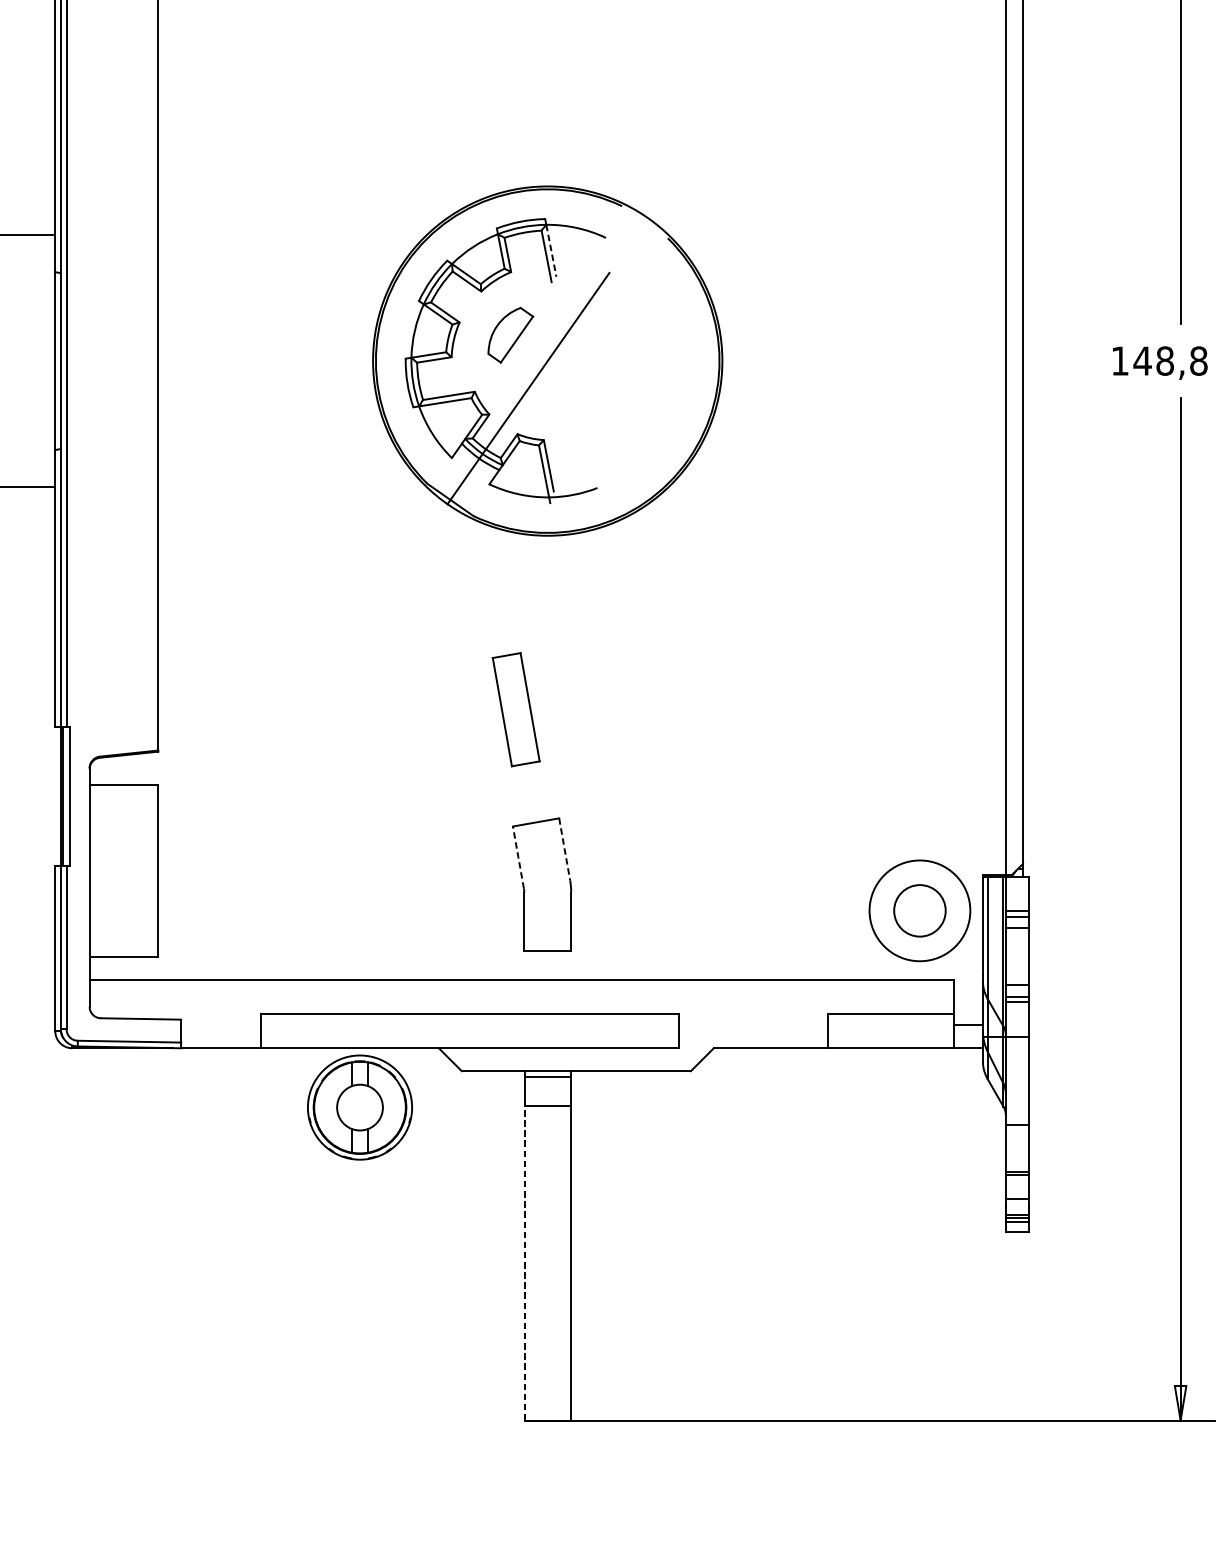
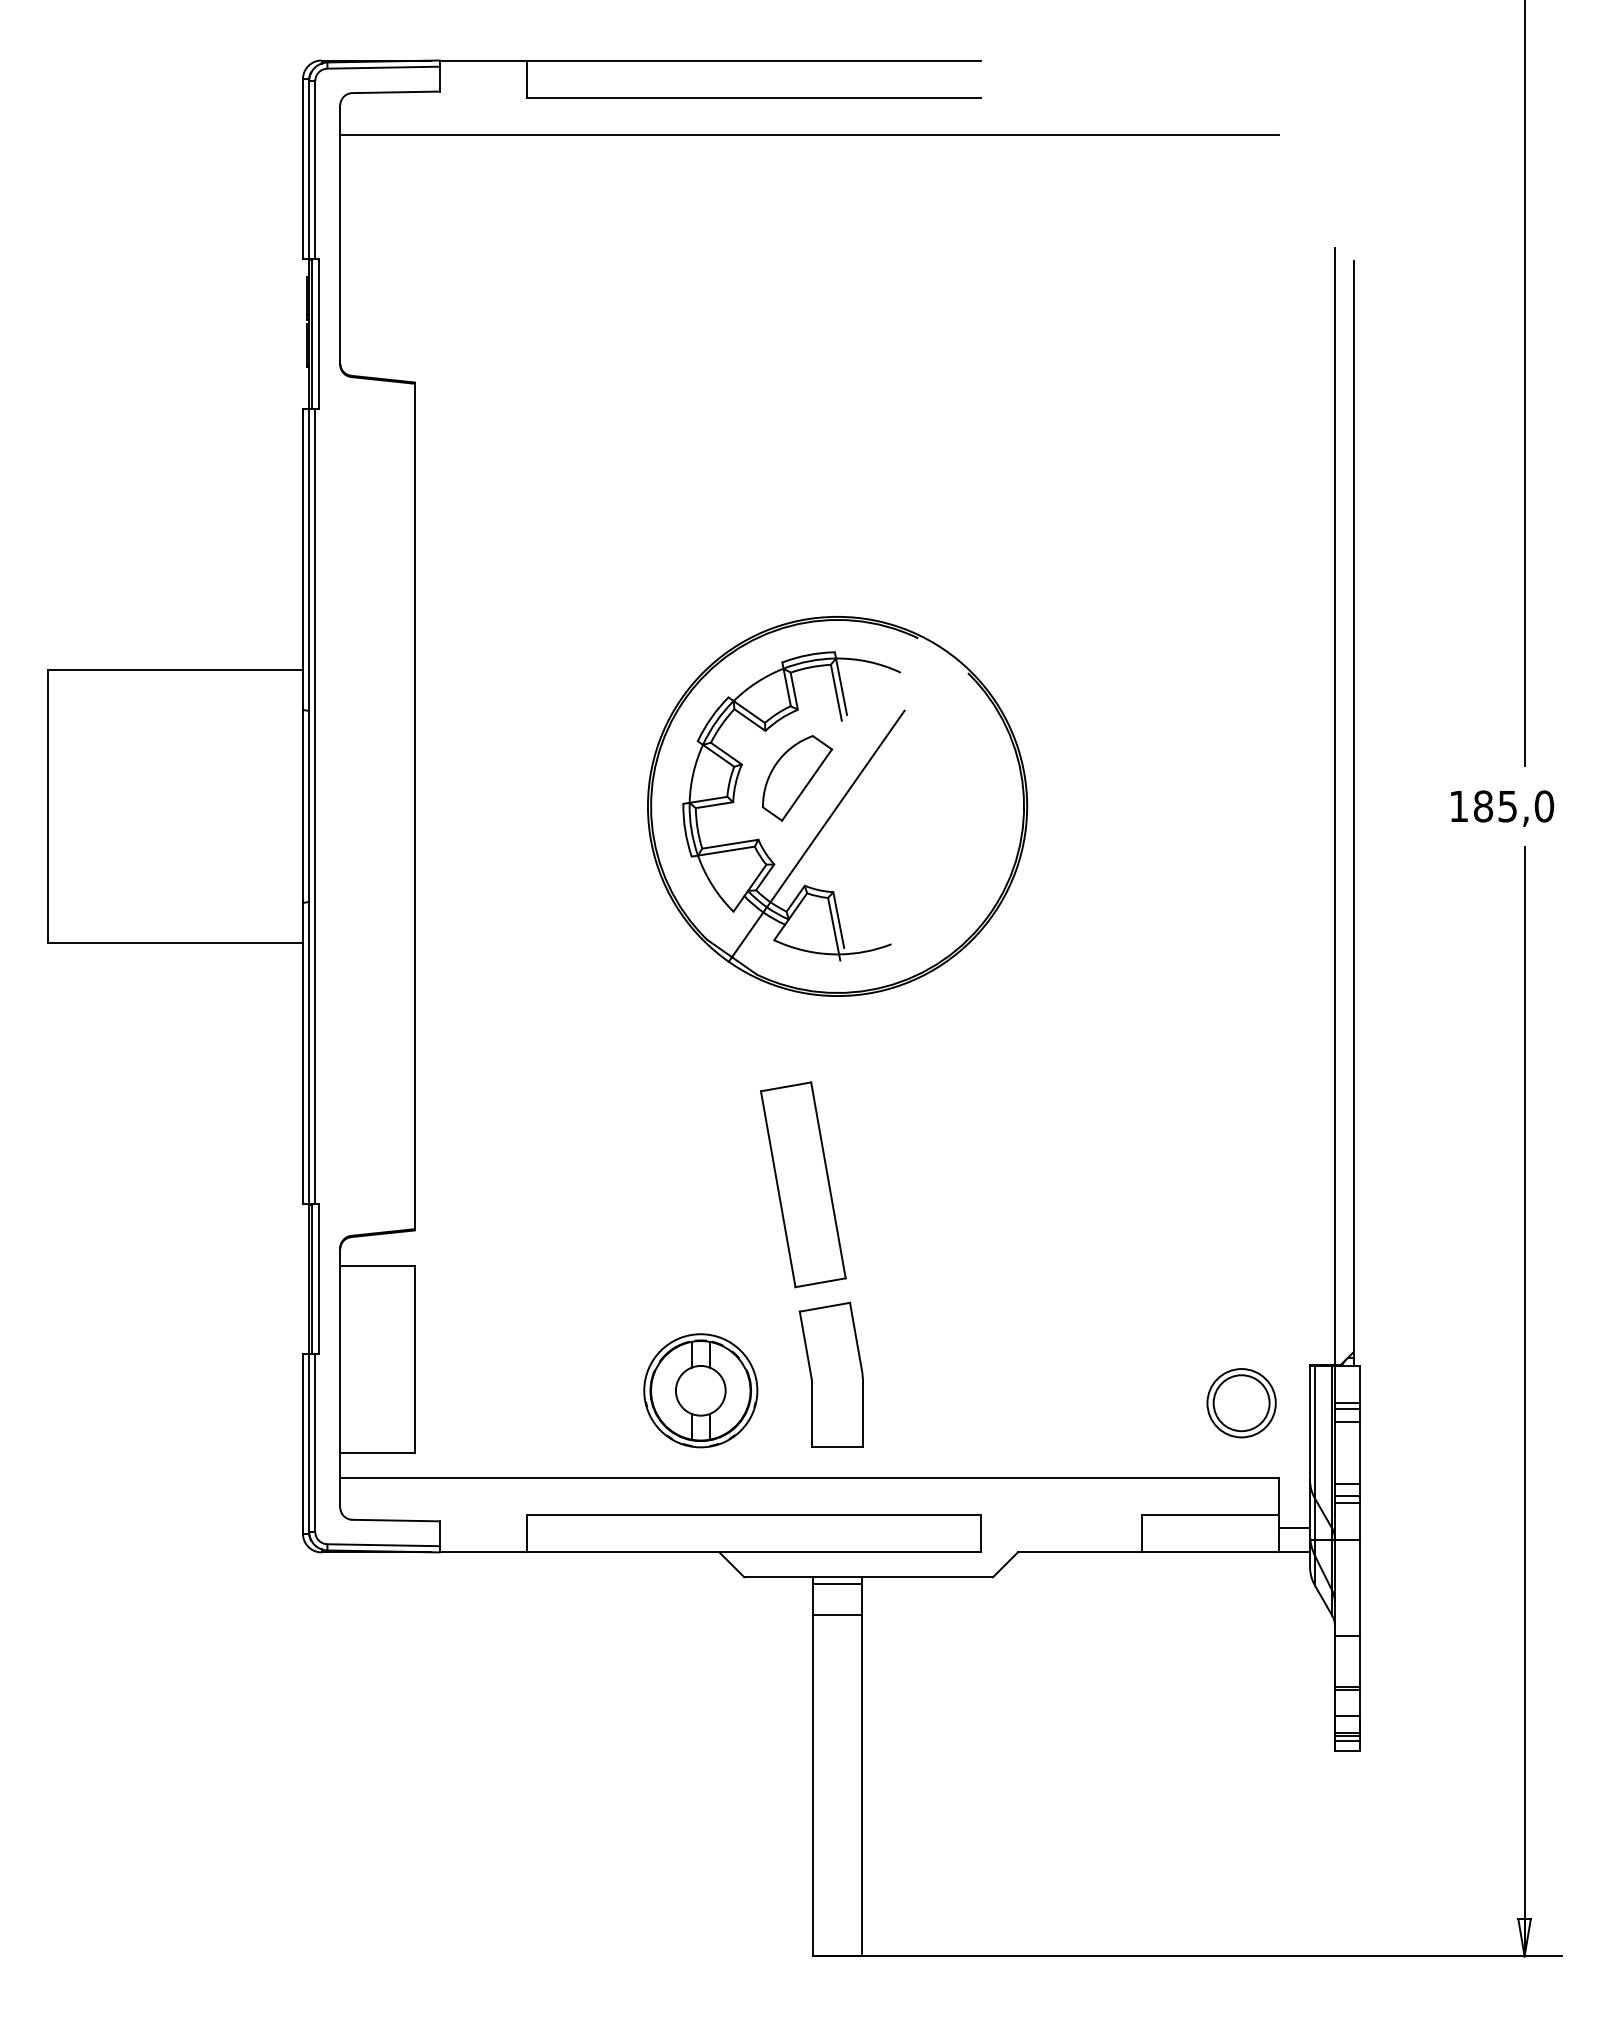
line: (551, 250) -> (841, 686), dashed -> solid
part: (510, 335) -> (797, 778), size x1.43
text: (1170, 361) -> (1513, 806), 148,8 -> 185,0
part: (516, 709) -> (803, 1184), size x1.67
line: (565, 849) -> (856, 1336), dashed -> solid
line: (518, 856) -> (805, 1344), dashed -> solid
circle: (919, 911) -> (1241, 1403), size x0.62
part: (359, 1107) -> (700, 1390), moved
line: (524, 1263) -> (812, 1785), dashed -> solid

